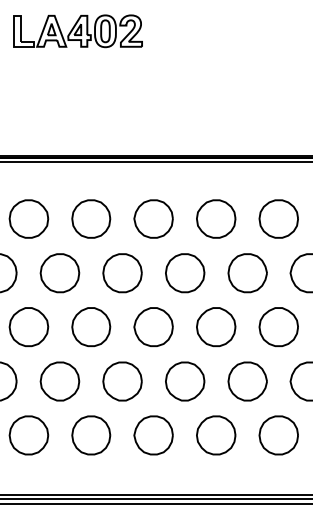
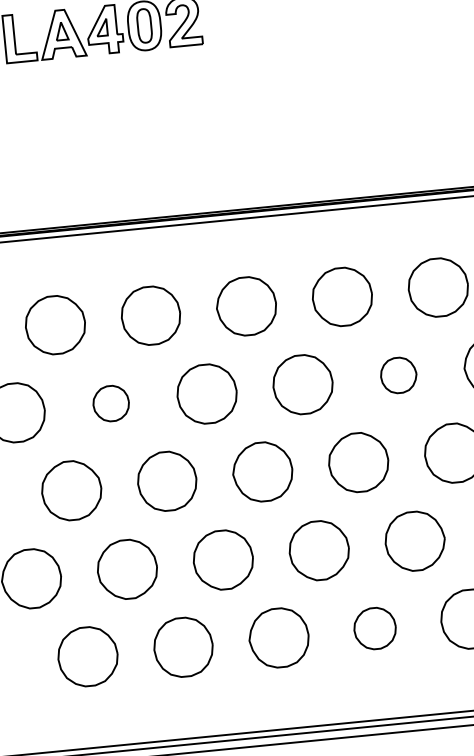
part: (59, 273) -> (110, 403), size x0.6
part: (247, 273) -> (398, 375), size x0.6
part: (216, 435) -> (375, 628), size x0.7

